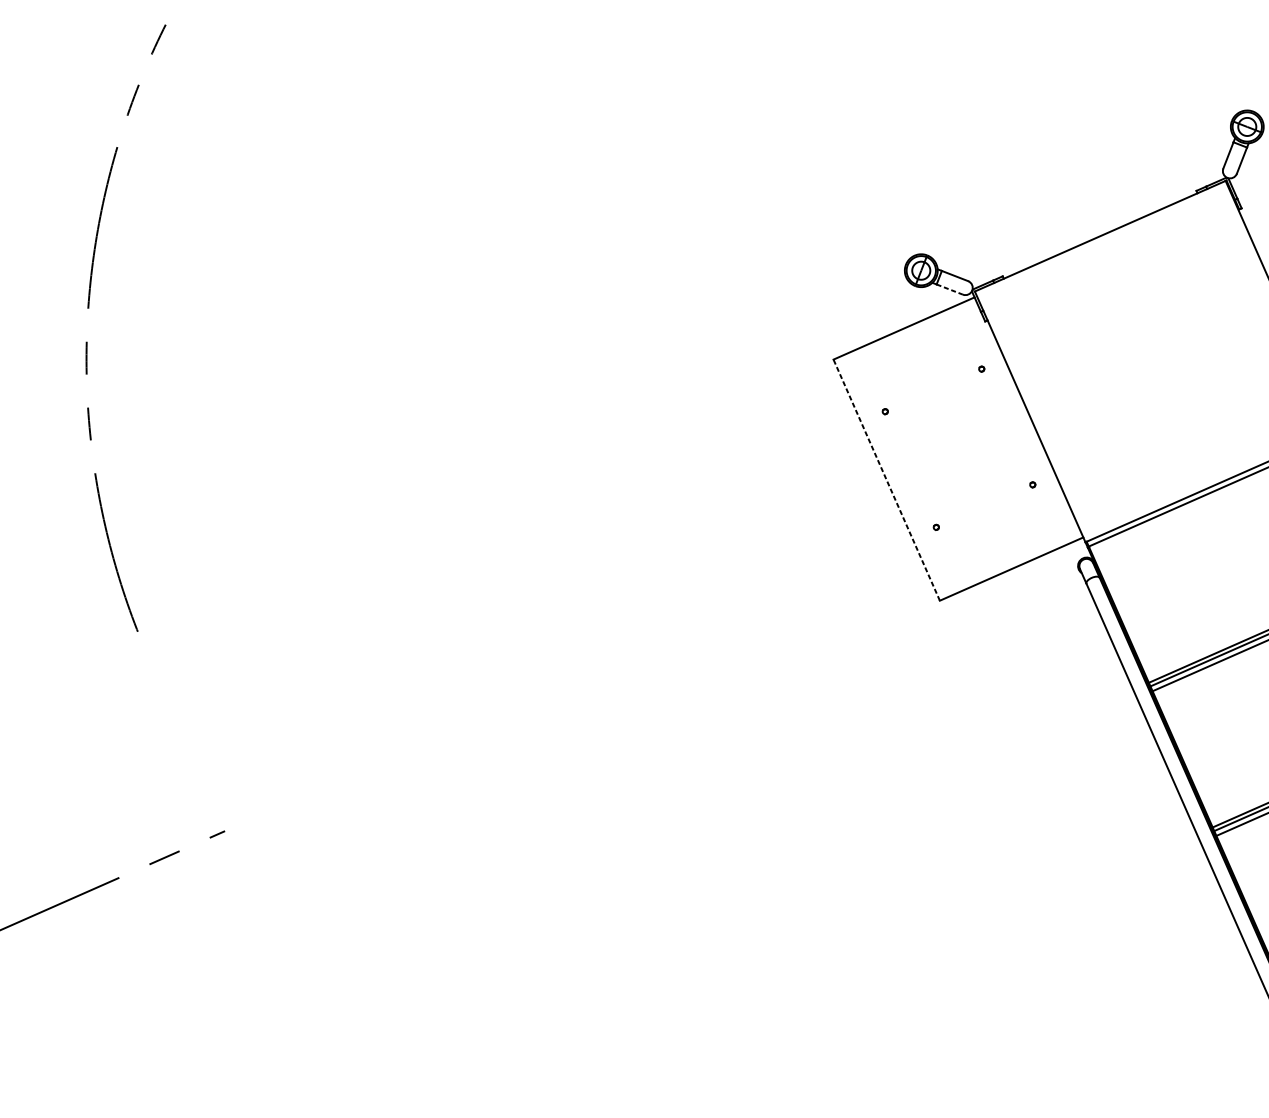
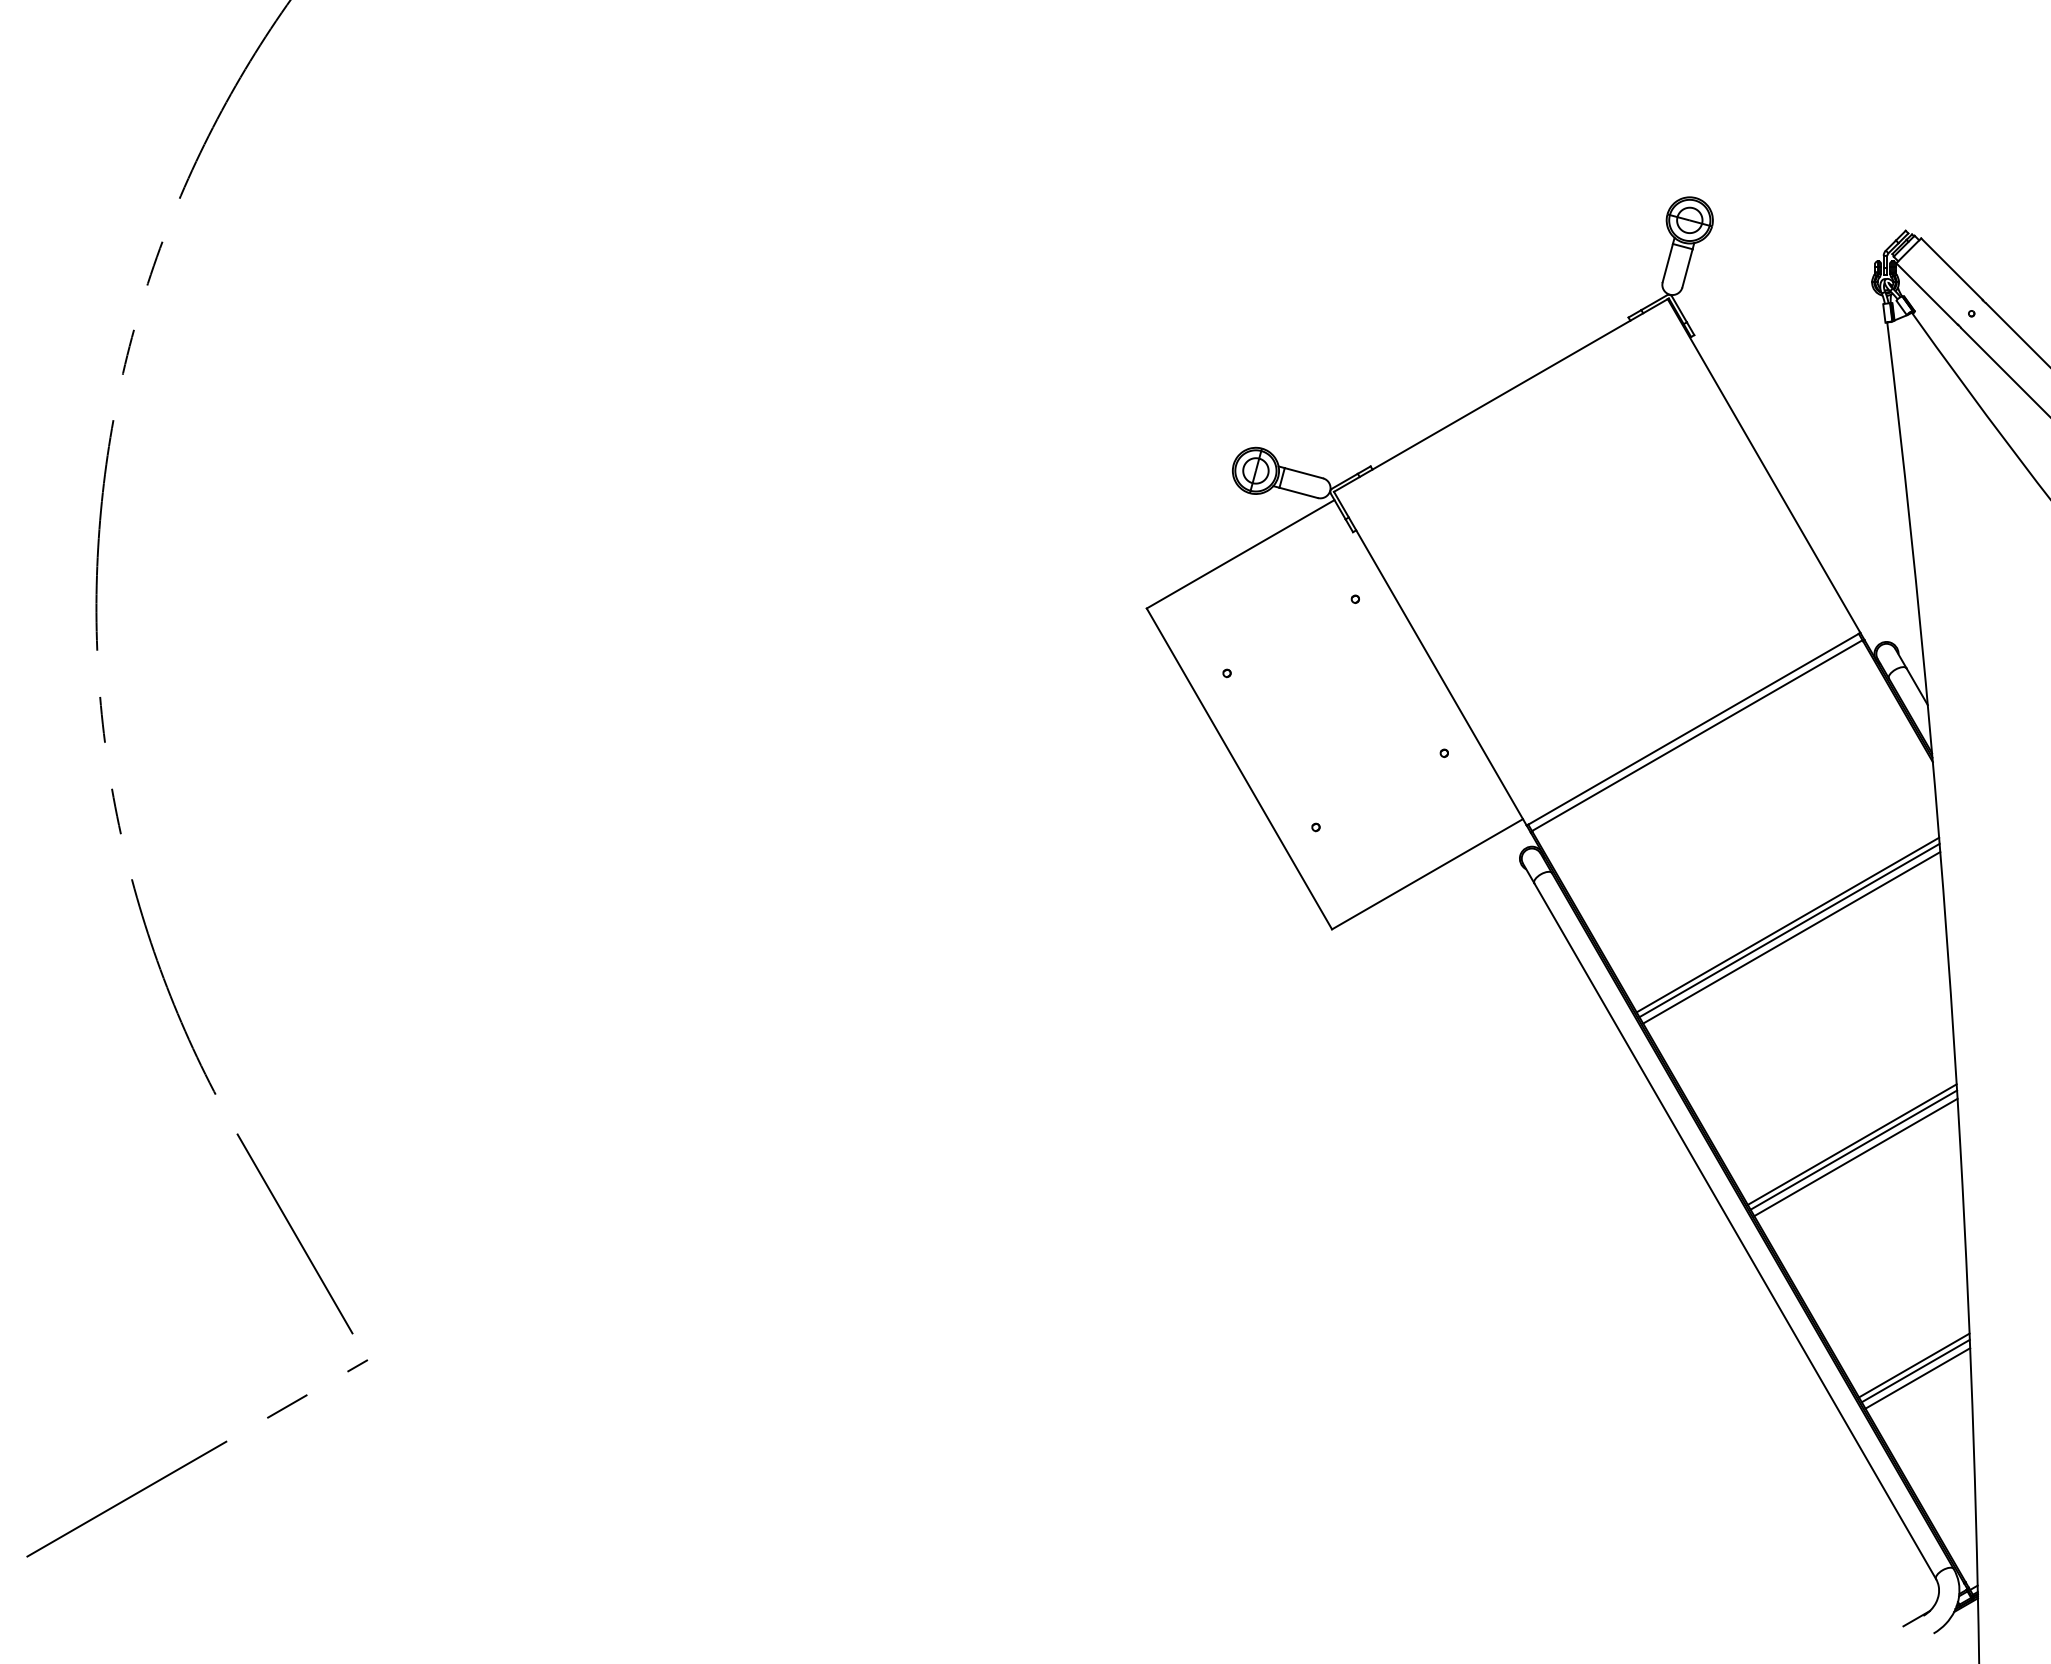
line: (949, 289) -> (1298, 492), dashed -> solid
line: (886, 479) -> (1239, 768), dashed -> solid
line: (182, 736) -> (294, 1233), added

